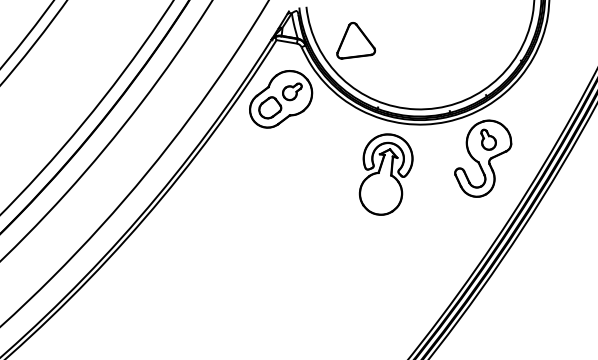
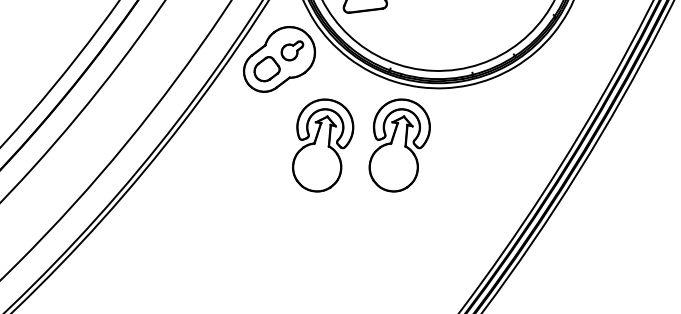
part: (483, 158) -> (511, 127), removed
part: (318, 174) -> (322, 145), added

